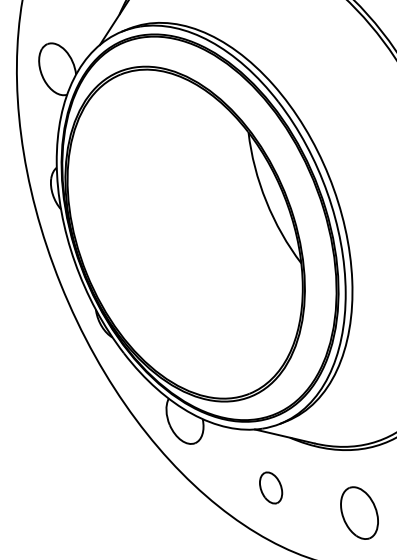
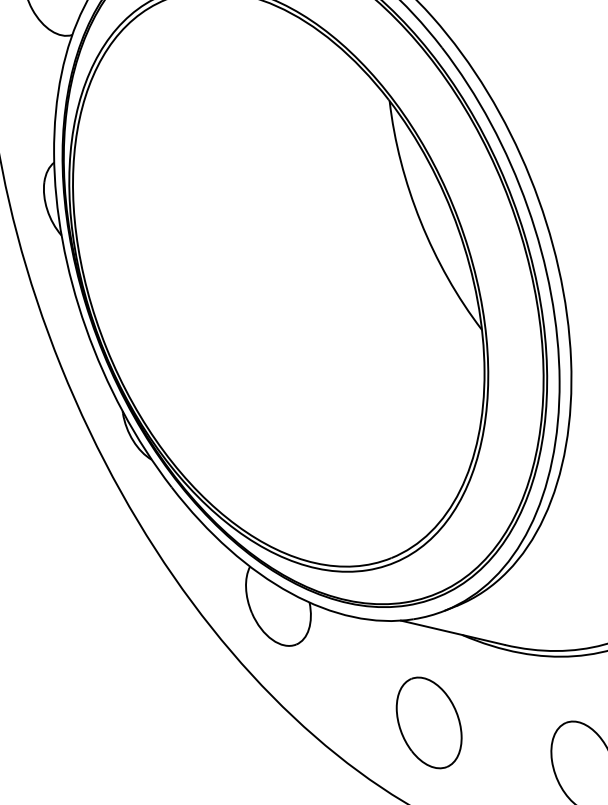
part: (270, 487) -> (428, 722), size x1.67

